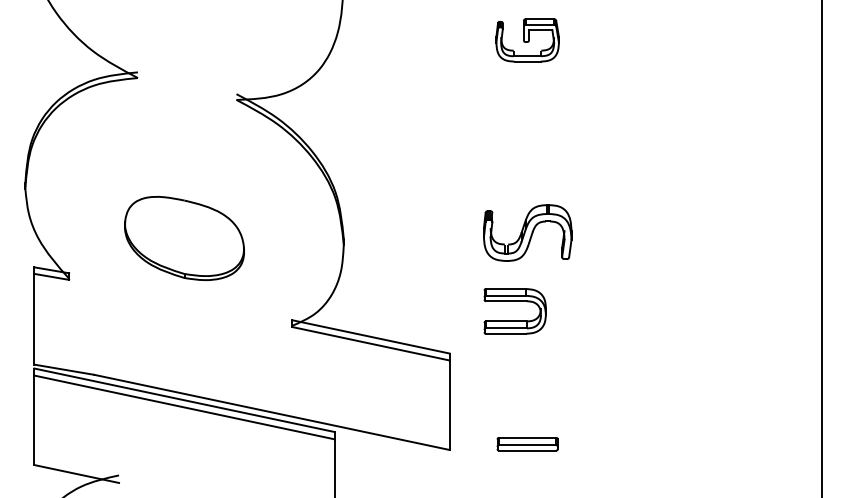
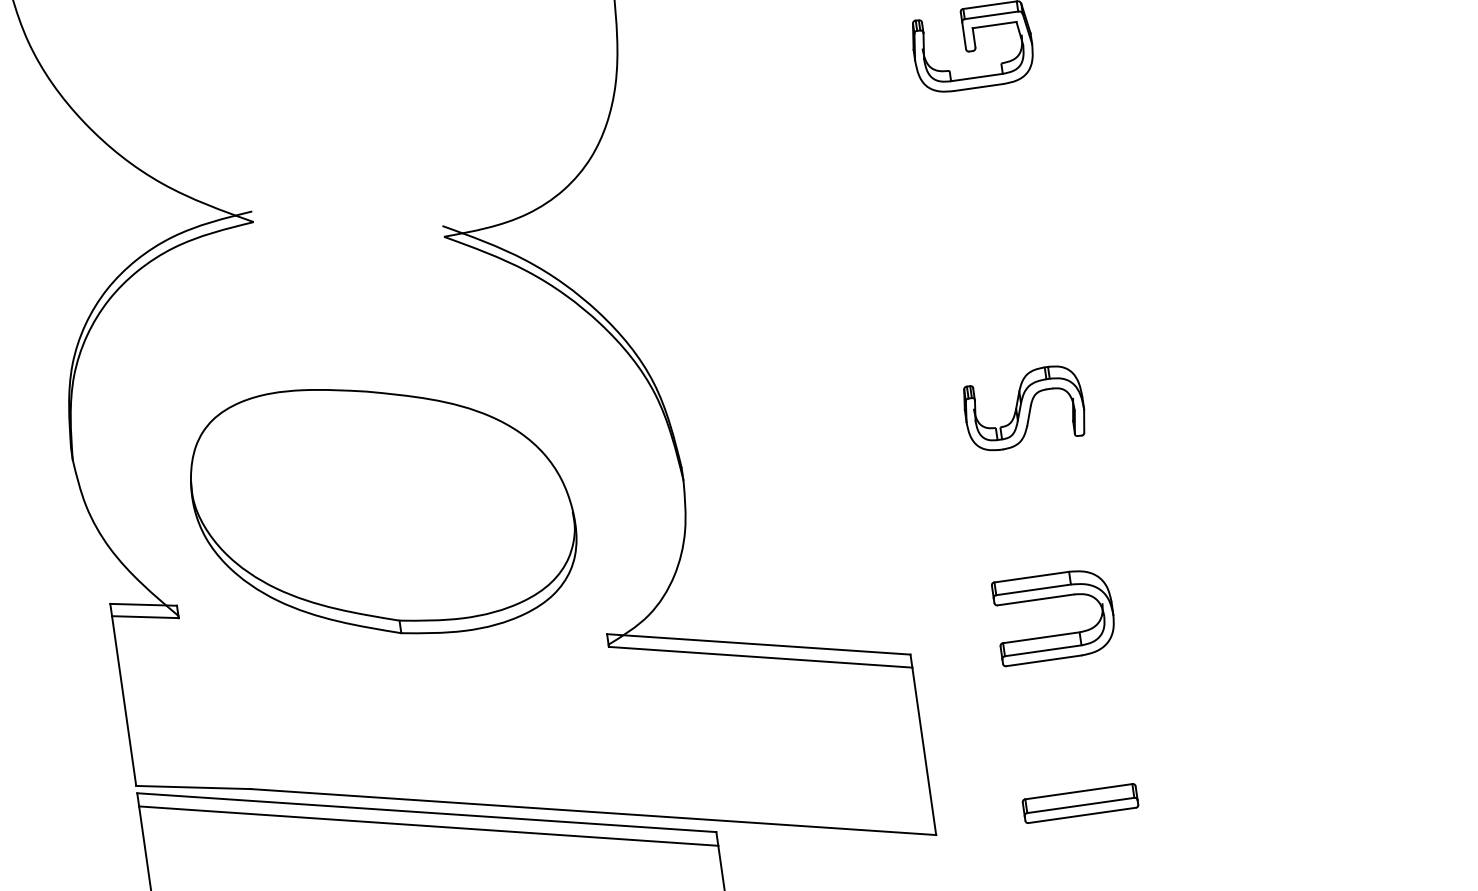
part: (527, 232) -> (1023, 407), size x0.71
part: (184, 238) -> (383, 509), size x1.67
part: (514, 320) -> (1056, 633), moved

